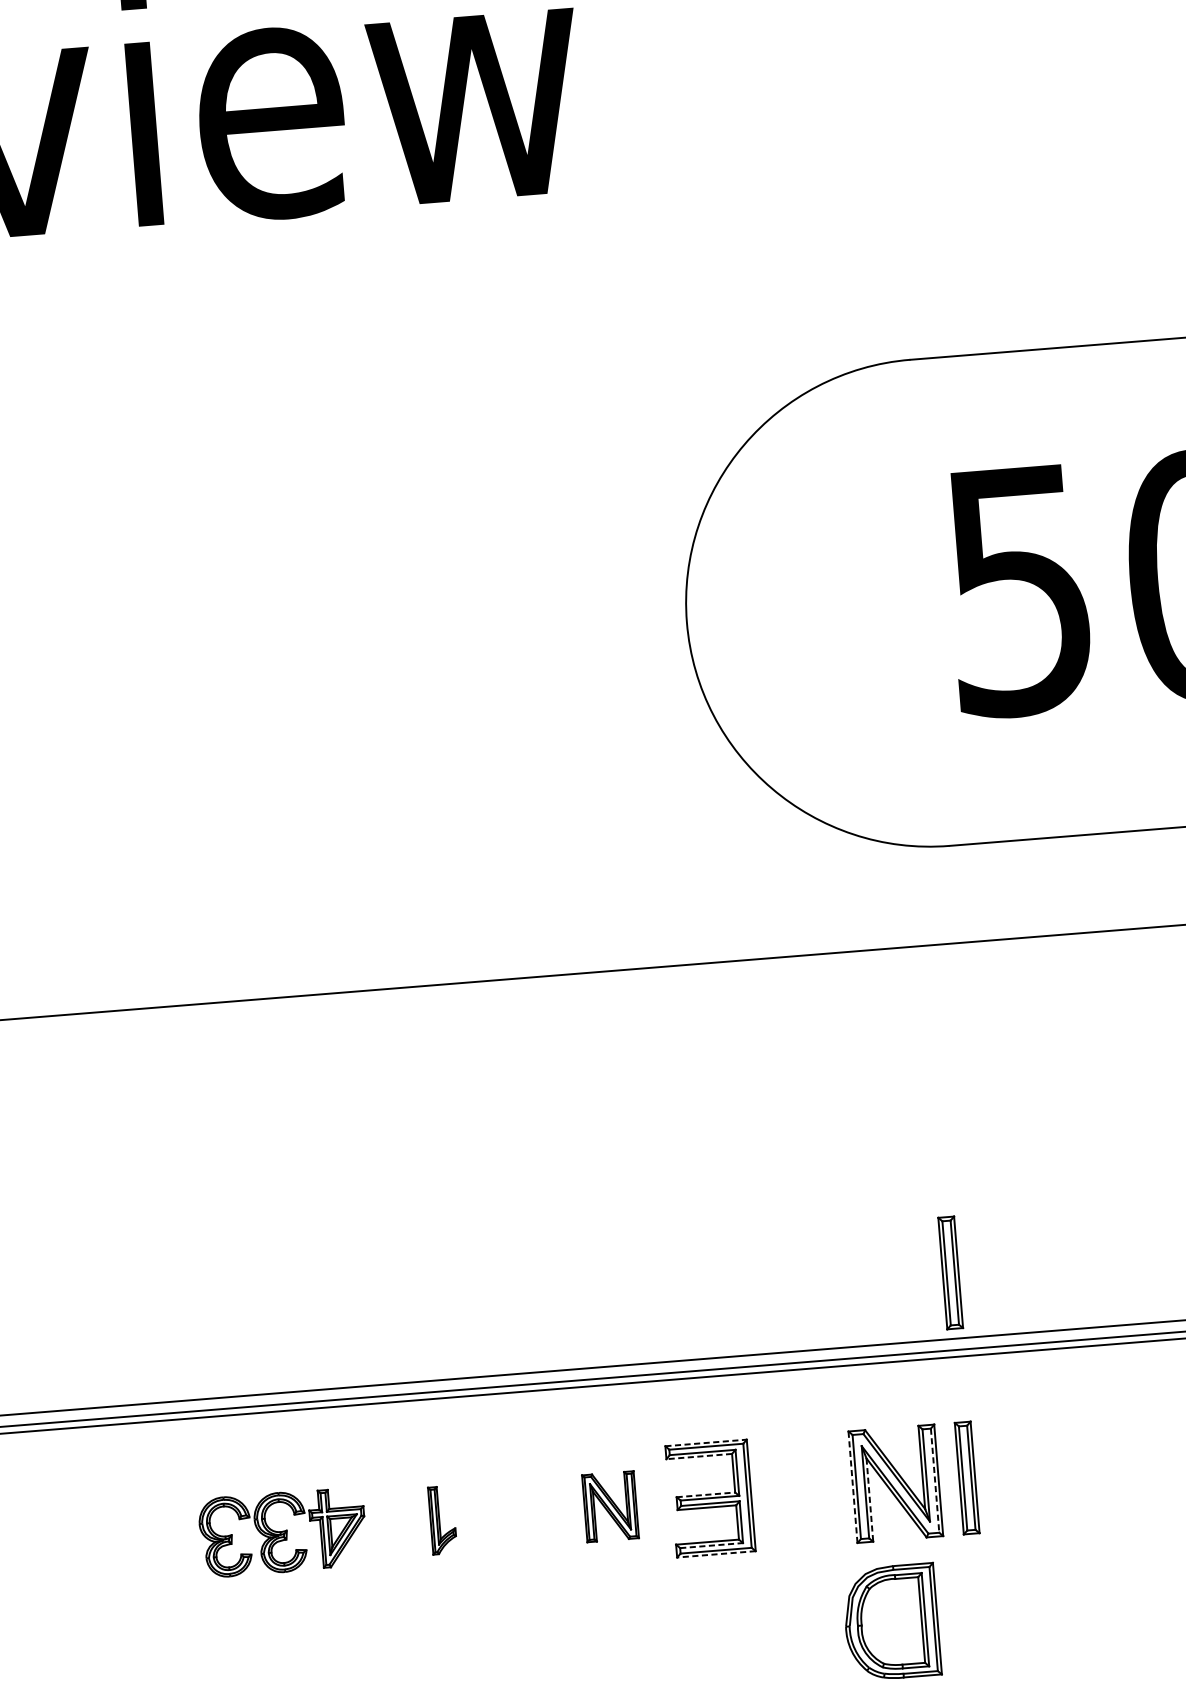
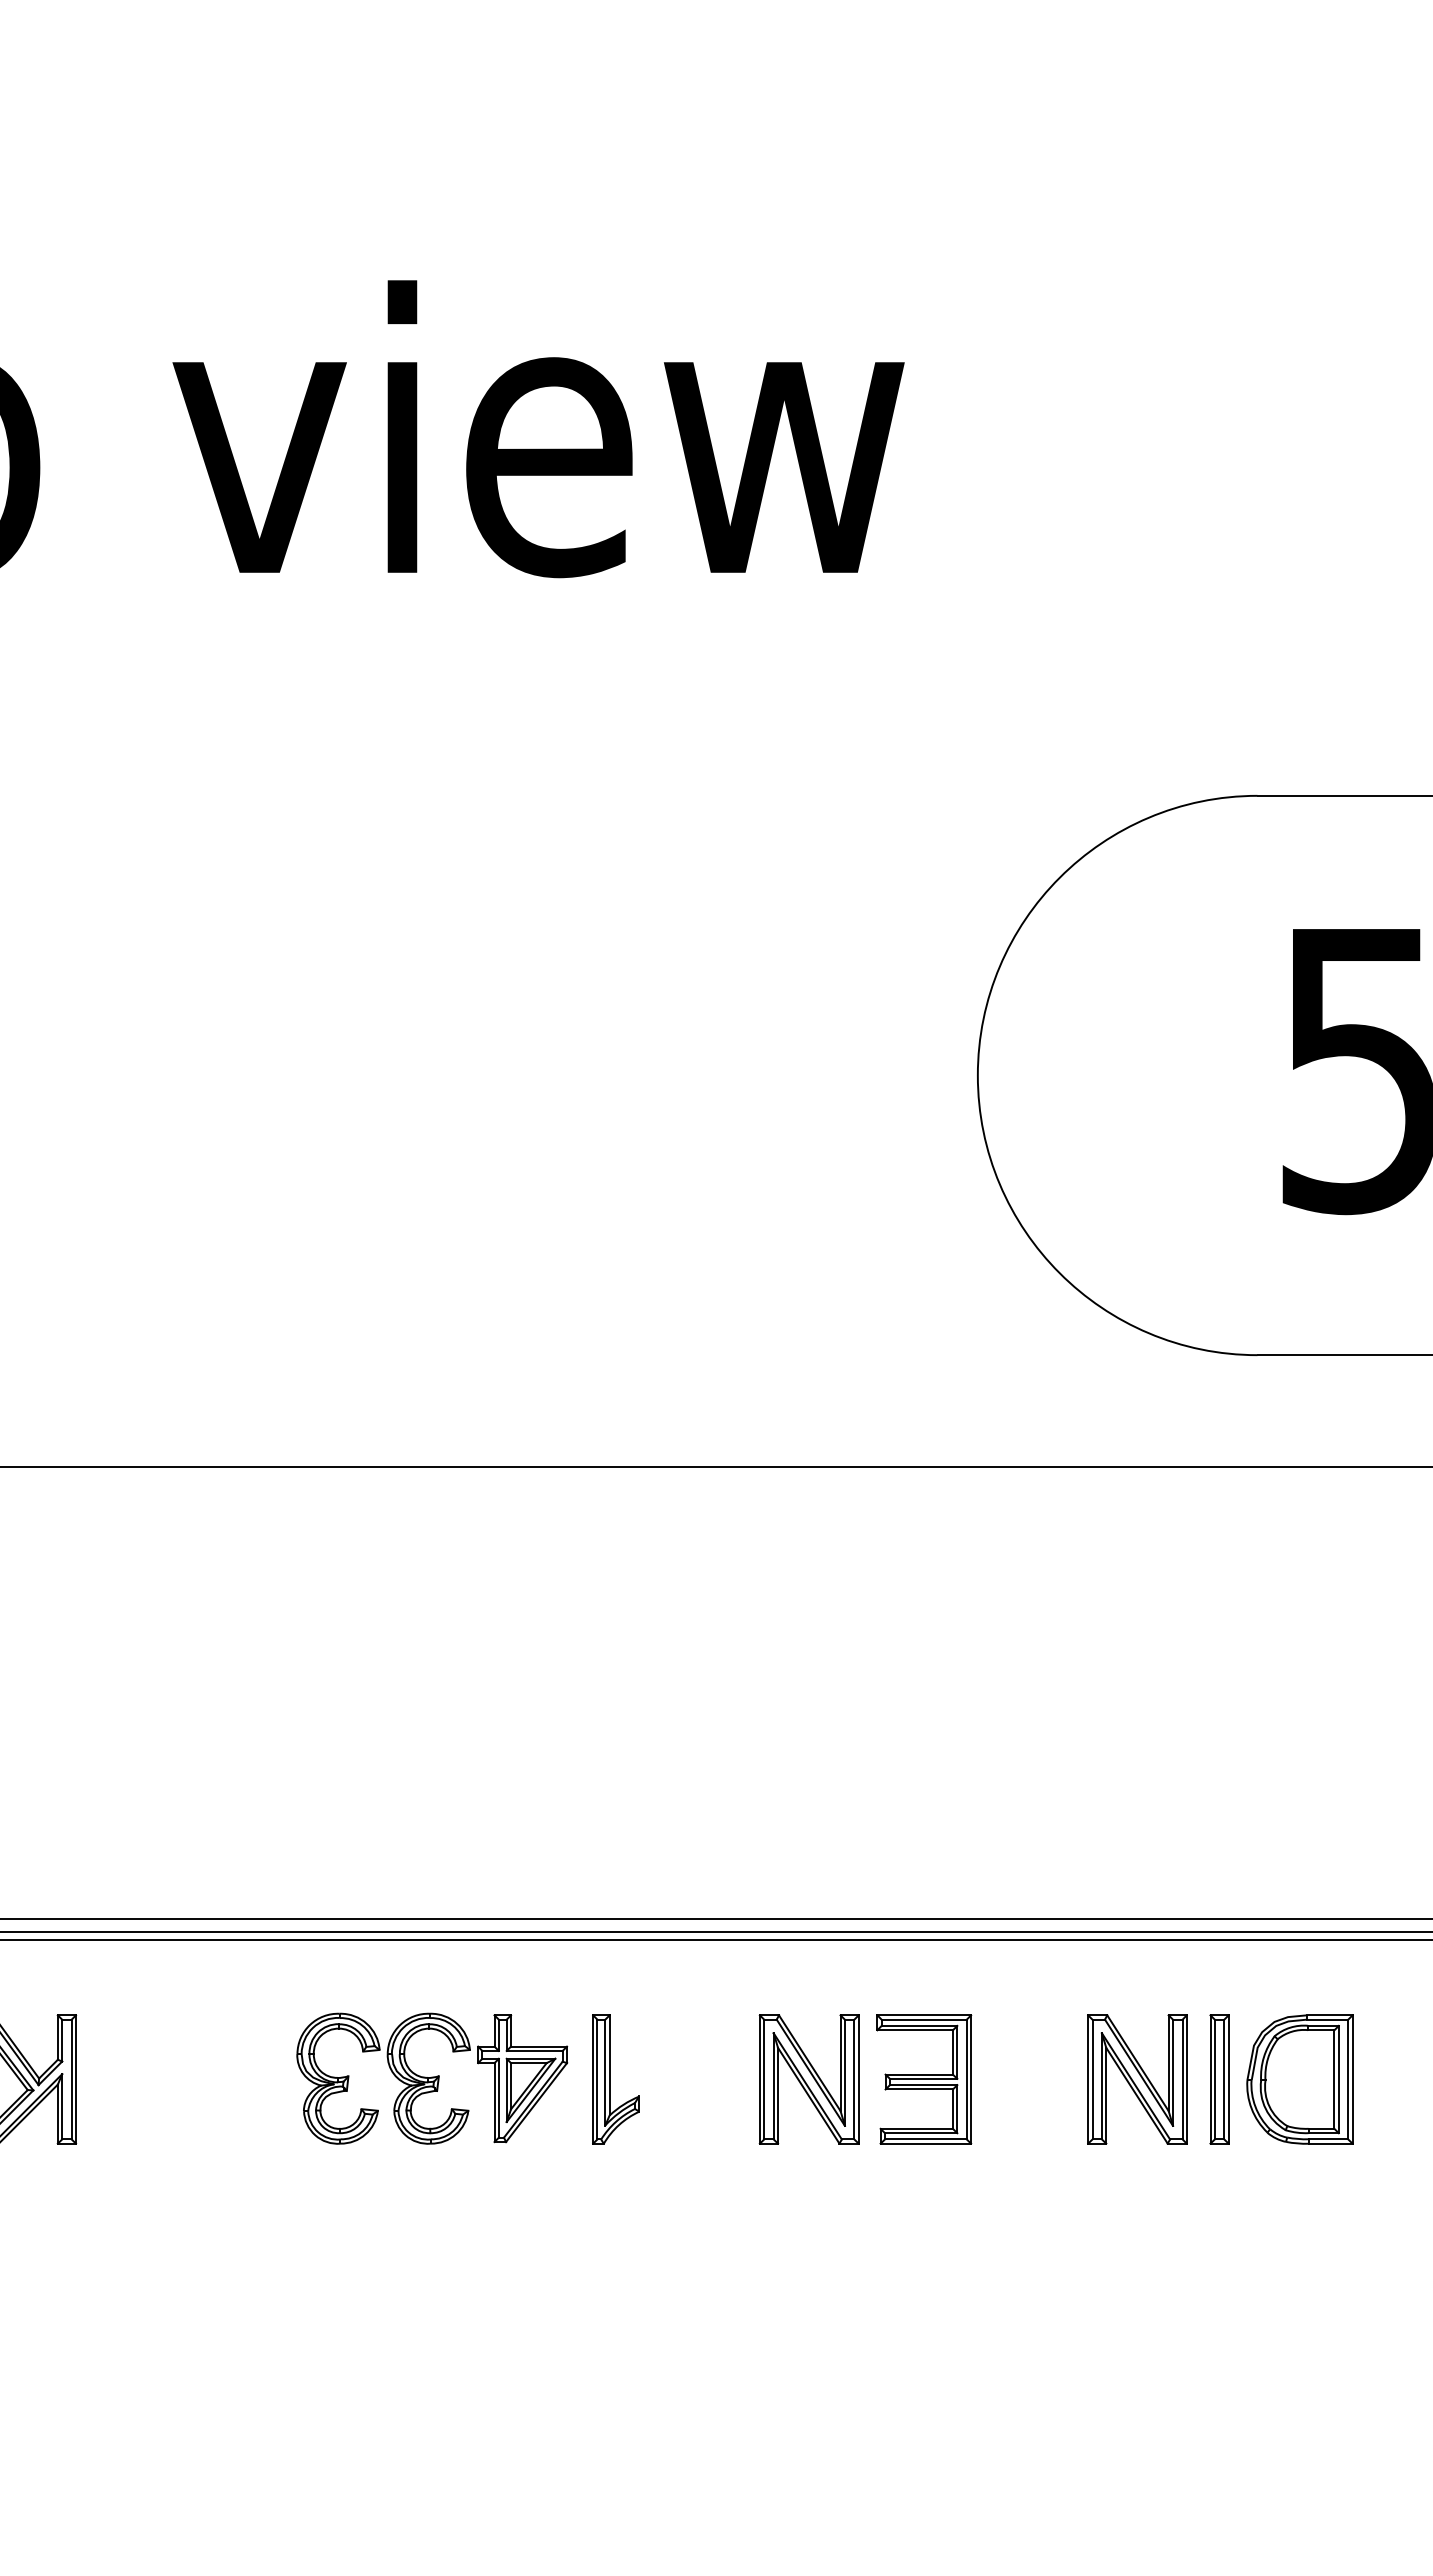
part: (950, 1272) -> (1219, 1843), removed
line: (706, 1443) -> (924, 2015), dashed -> solid
line: (699, 1456) -> (915, 2030), dashed -> solid
line: (934, 1480) -> (1182, 2079), dashed -> solid
line: (853, 1486) -> (1088, 2078), dashed -> solid
line: (706, 1494) -> (919, 2074), dashed -> solid
line: (870, 1499) -> (1106, 2095), dashed -> solid
part: (609, 1506) -> (808, 2079), size x1.67
part: (442, 1520) -> (615, 2079), size x1.67
part: (283, 1532) -> (432, 2078), size x1.43
line: (711, 1545) -> (921, 2133), dashed -> solid
line: (716, 1554) -> (925, 2143), dashed -> solid
part: (891, 1622) -> (1299, 2079), moved

